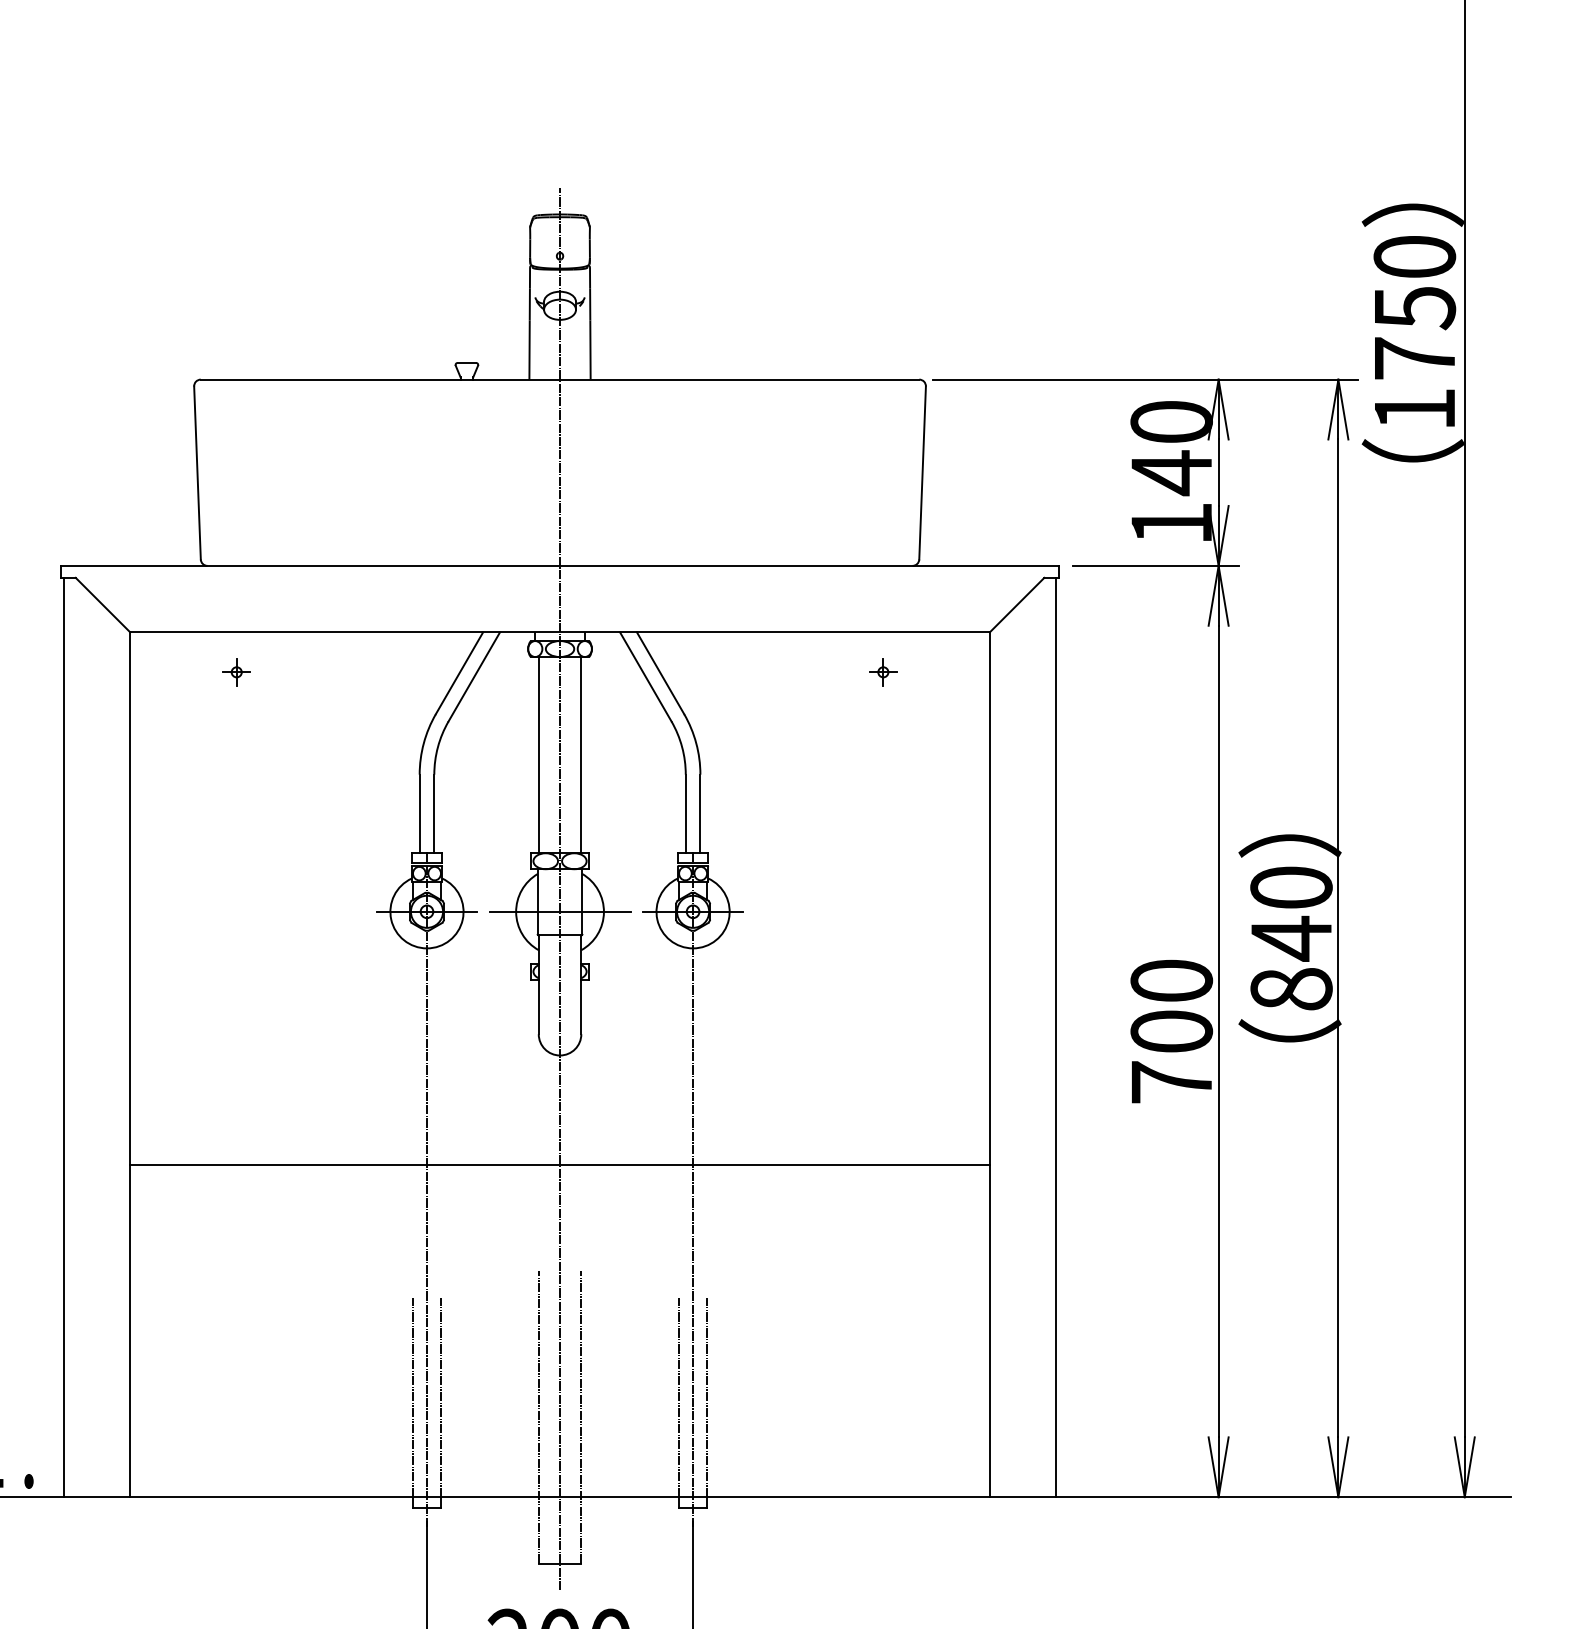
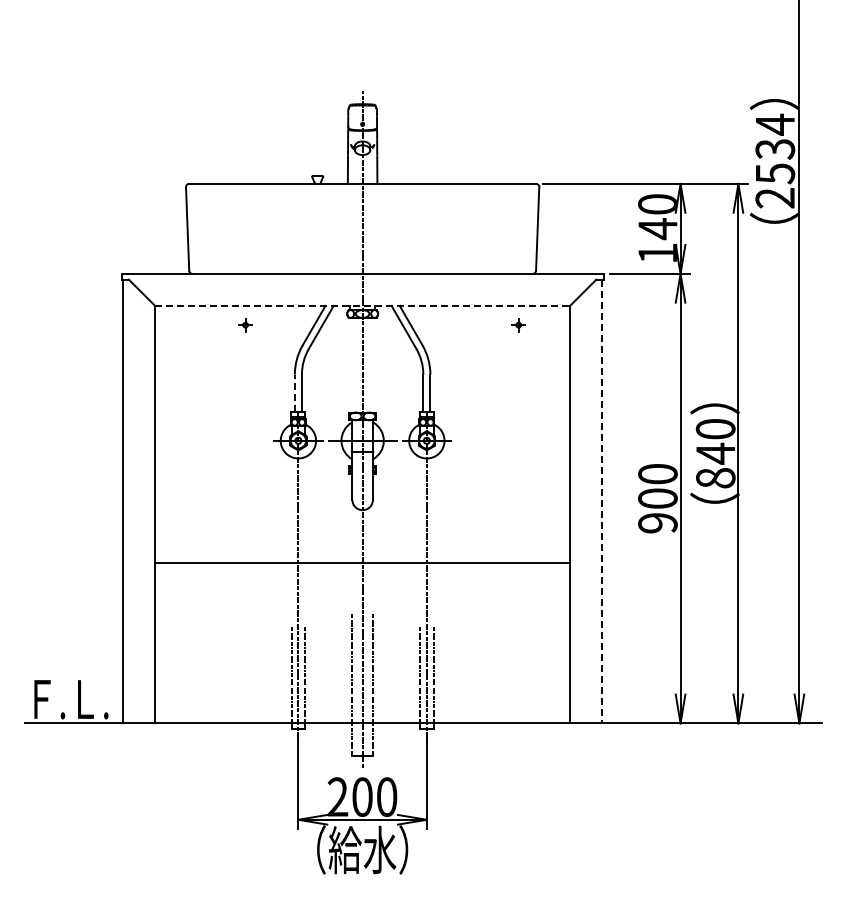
text: (1415, 331) -> (775, 160), 1750 -> 2534
line: (561, 631) -> (363, 305), solid -> dashed
part: (236, 672) -> (245, 325), moved
line: (539, 753) -> (352, 364), removed
line: (580, 753) -> (372, 364), removed
line: (418, 813) -> (294, 393), solid -> dashed
line: (1056, 1037) -> (602, 501), solid -> dashed
text: (1170, 1083) -> (657, 523), 700 -> 900

